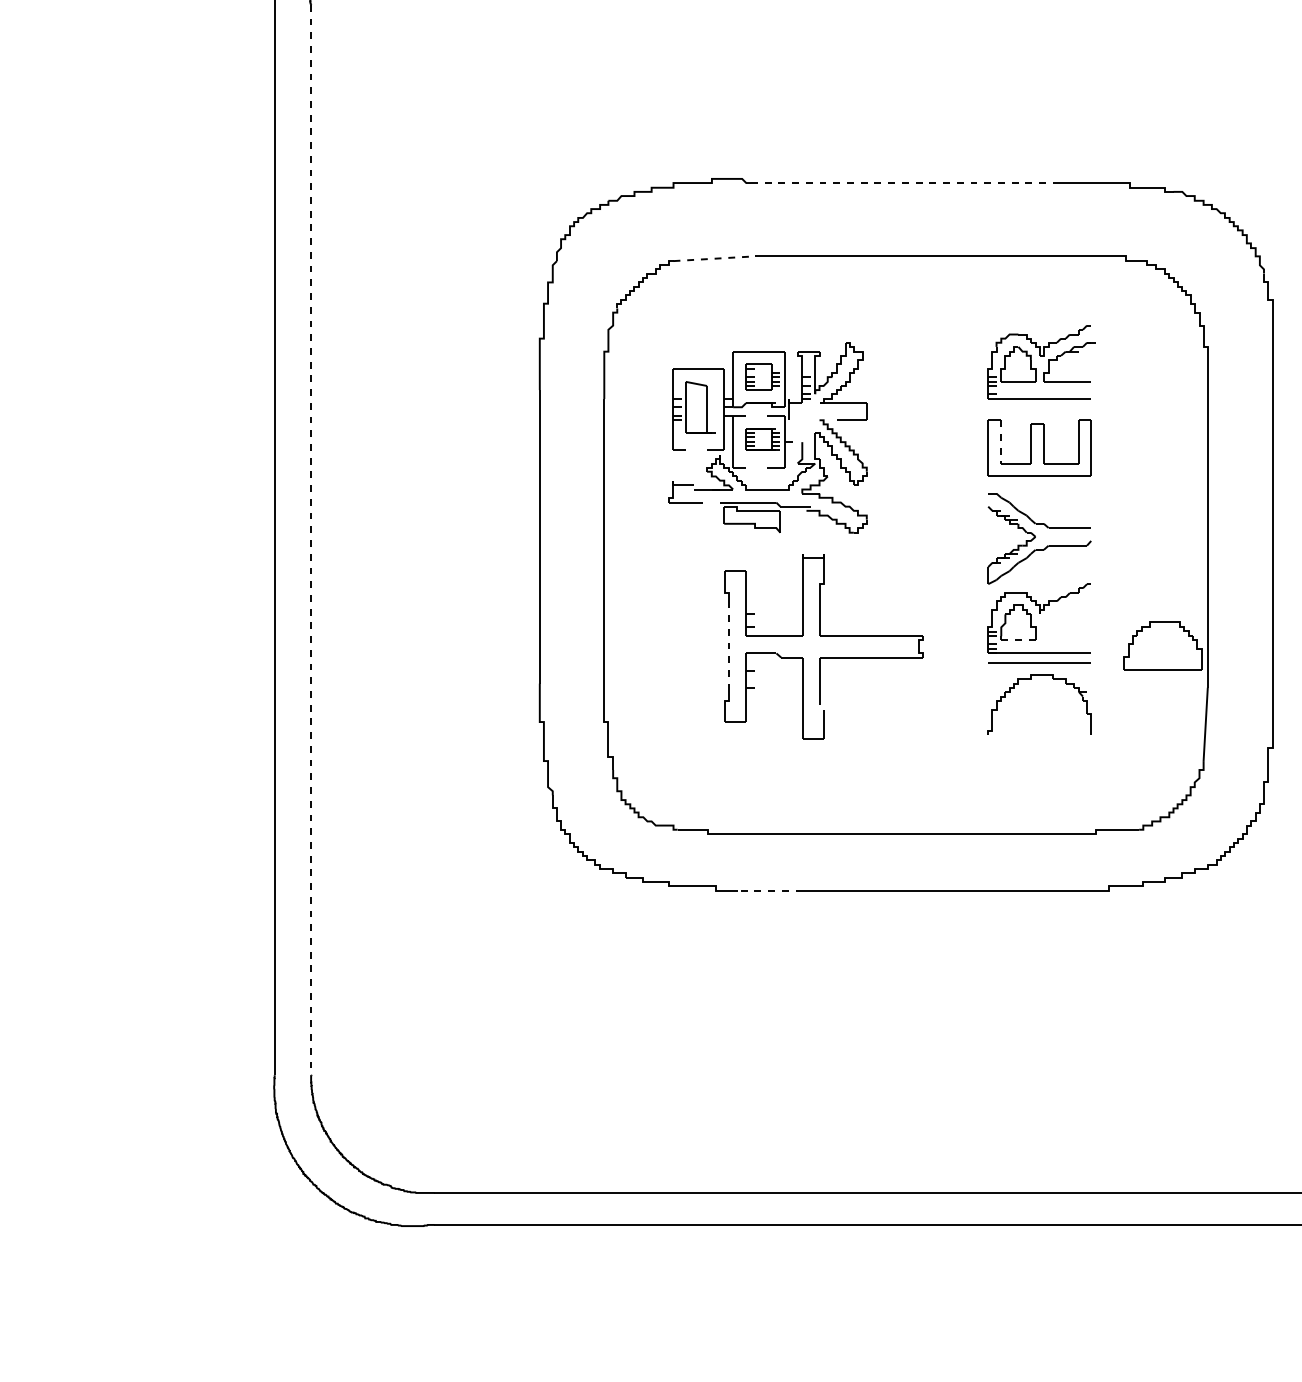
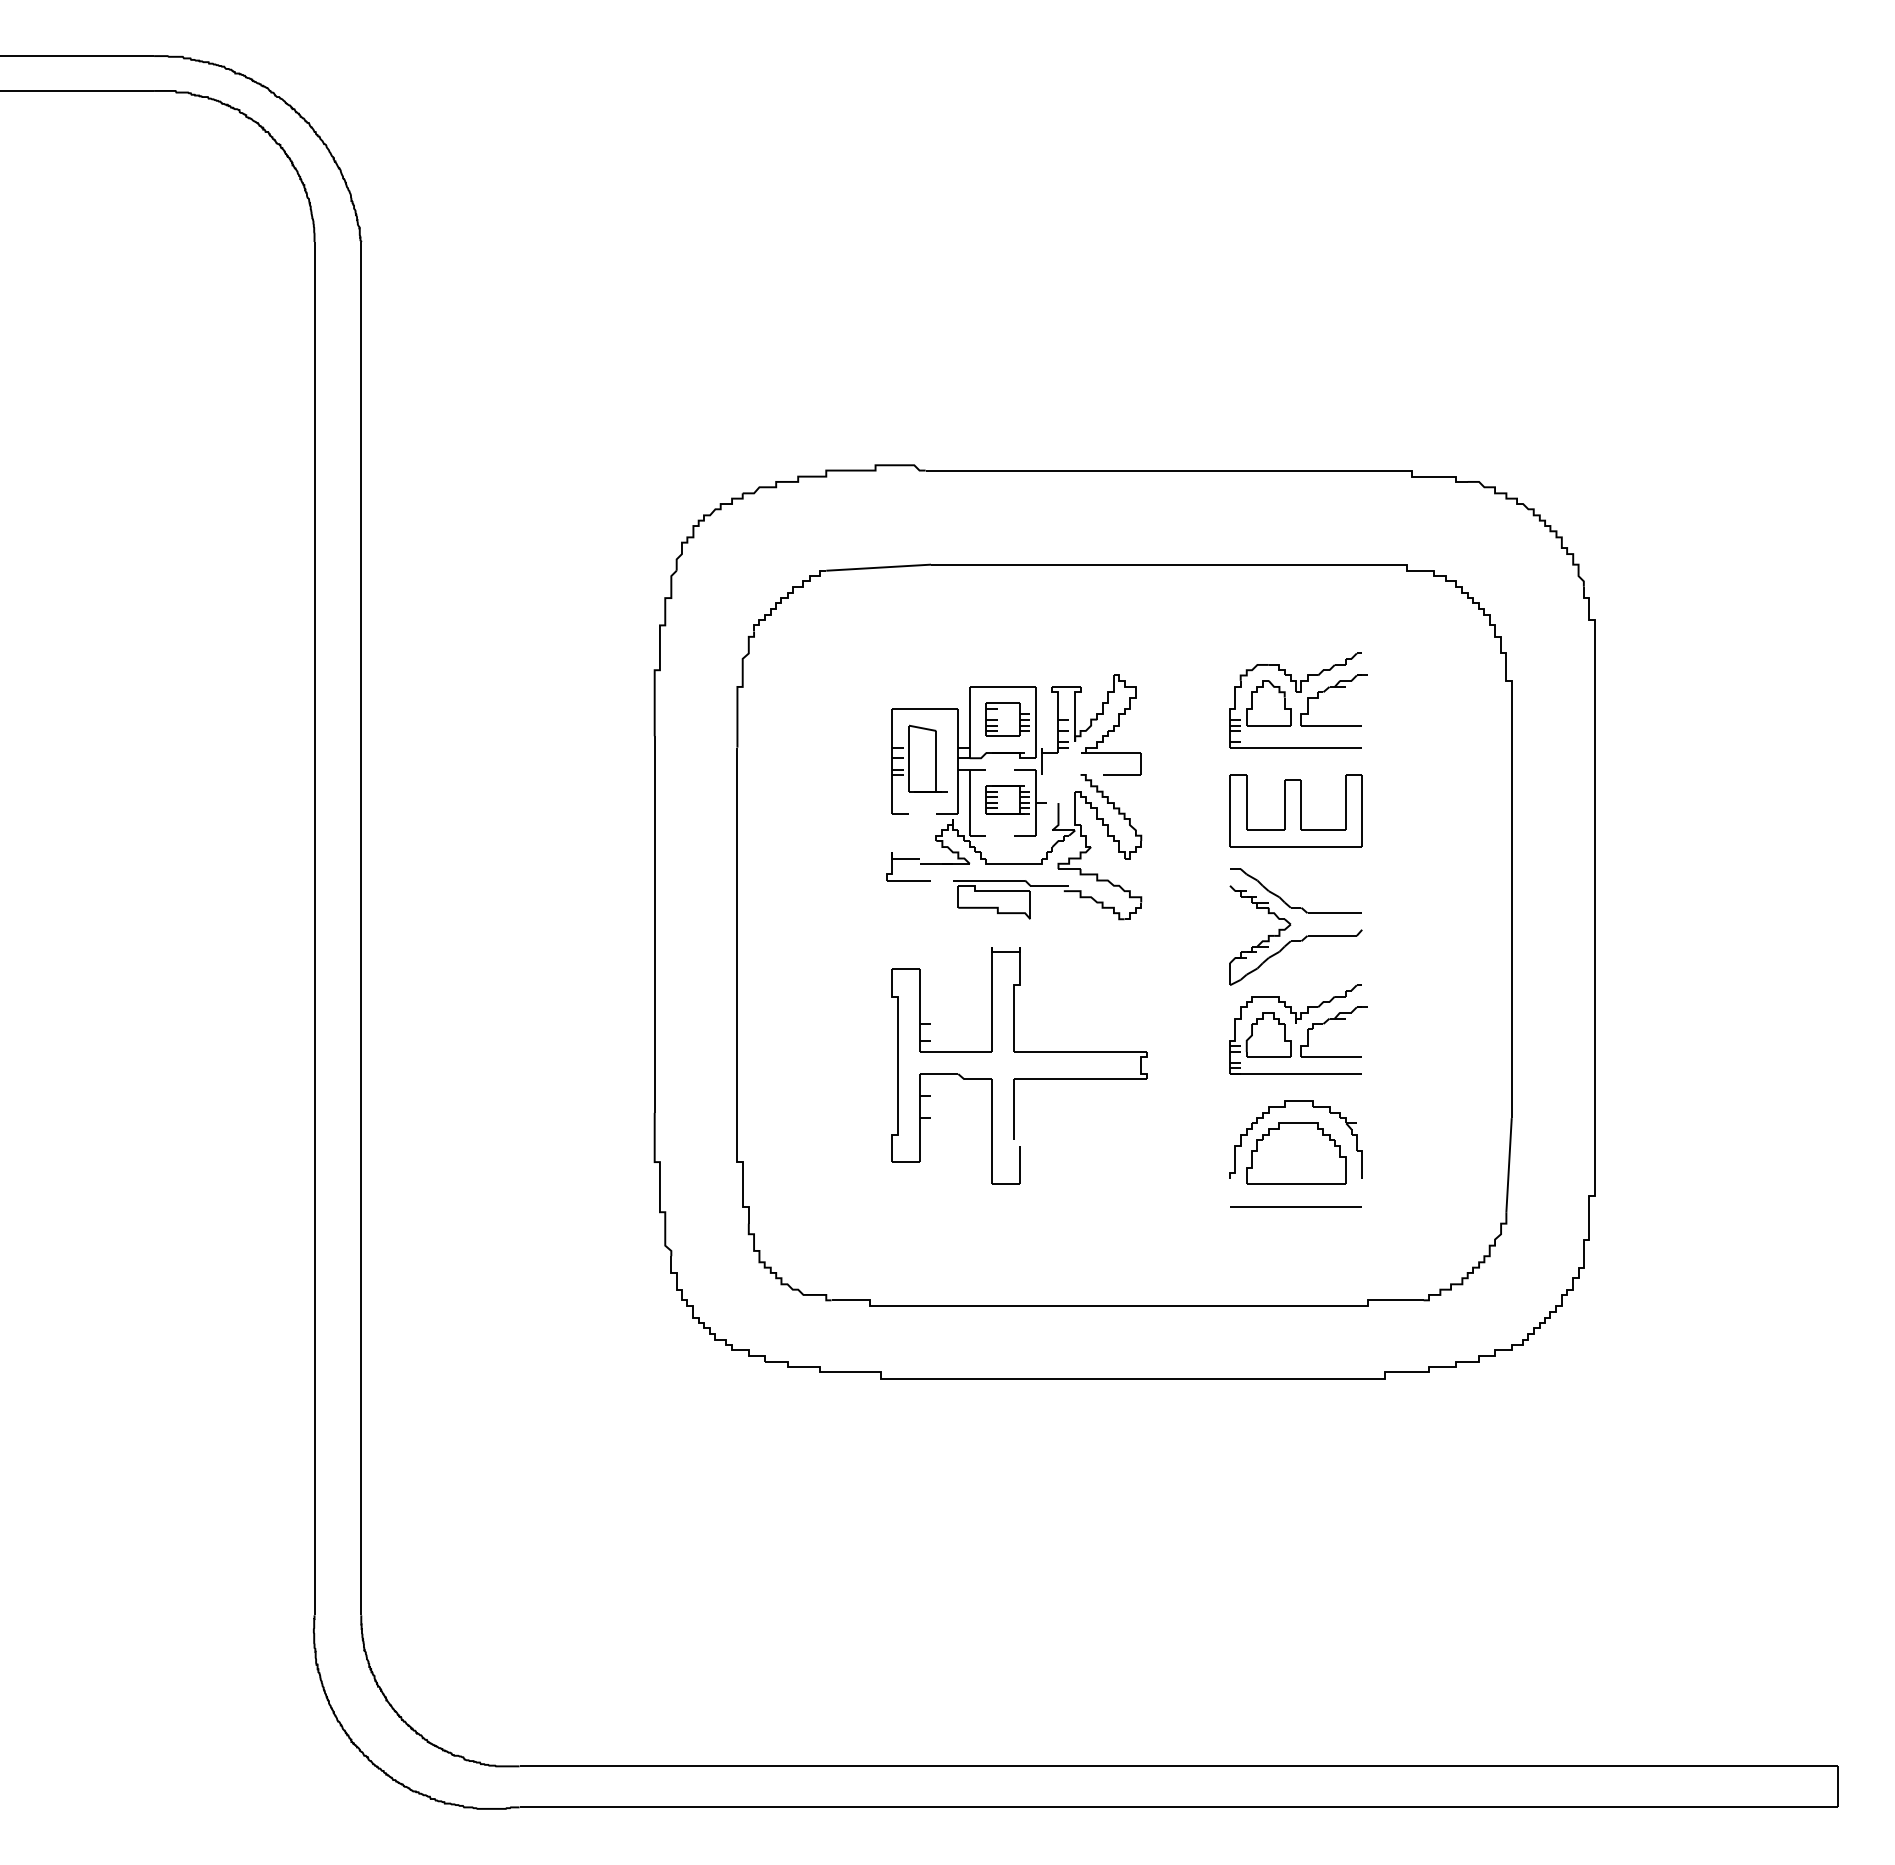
line: (904, 182) -> (1122, 470), dashed -> solid
line: (715, 258) -> (879, 567), dashed -> solid
part: (768, 437) -> (1014, 797), moved
line: (1001, 441) -> (1246, 802), dashed -> solid
line: (311, 539) -> (361, 928), dashed -> solid
part: (1062, 613) -> (1325, 1023), added
line: (1018, 640) -> (1269, 1057), dashed -> solid
line: (729, 645) -> (897, 1063), dashed -> solid
part: (1163, 645) -> (1296, 1153), moved
line: (1039, 663) -> (1295, 1206), moved
line: (769, 890) -> (949, 1378), dashed -> solid

